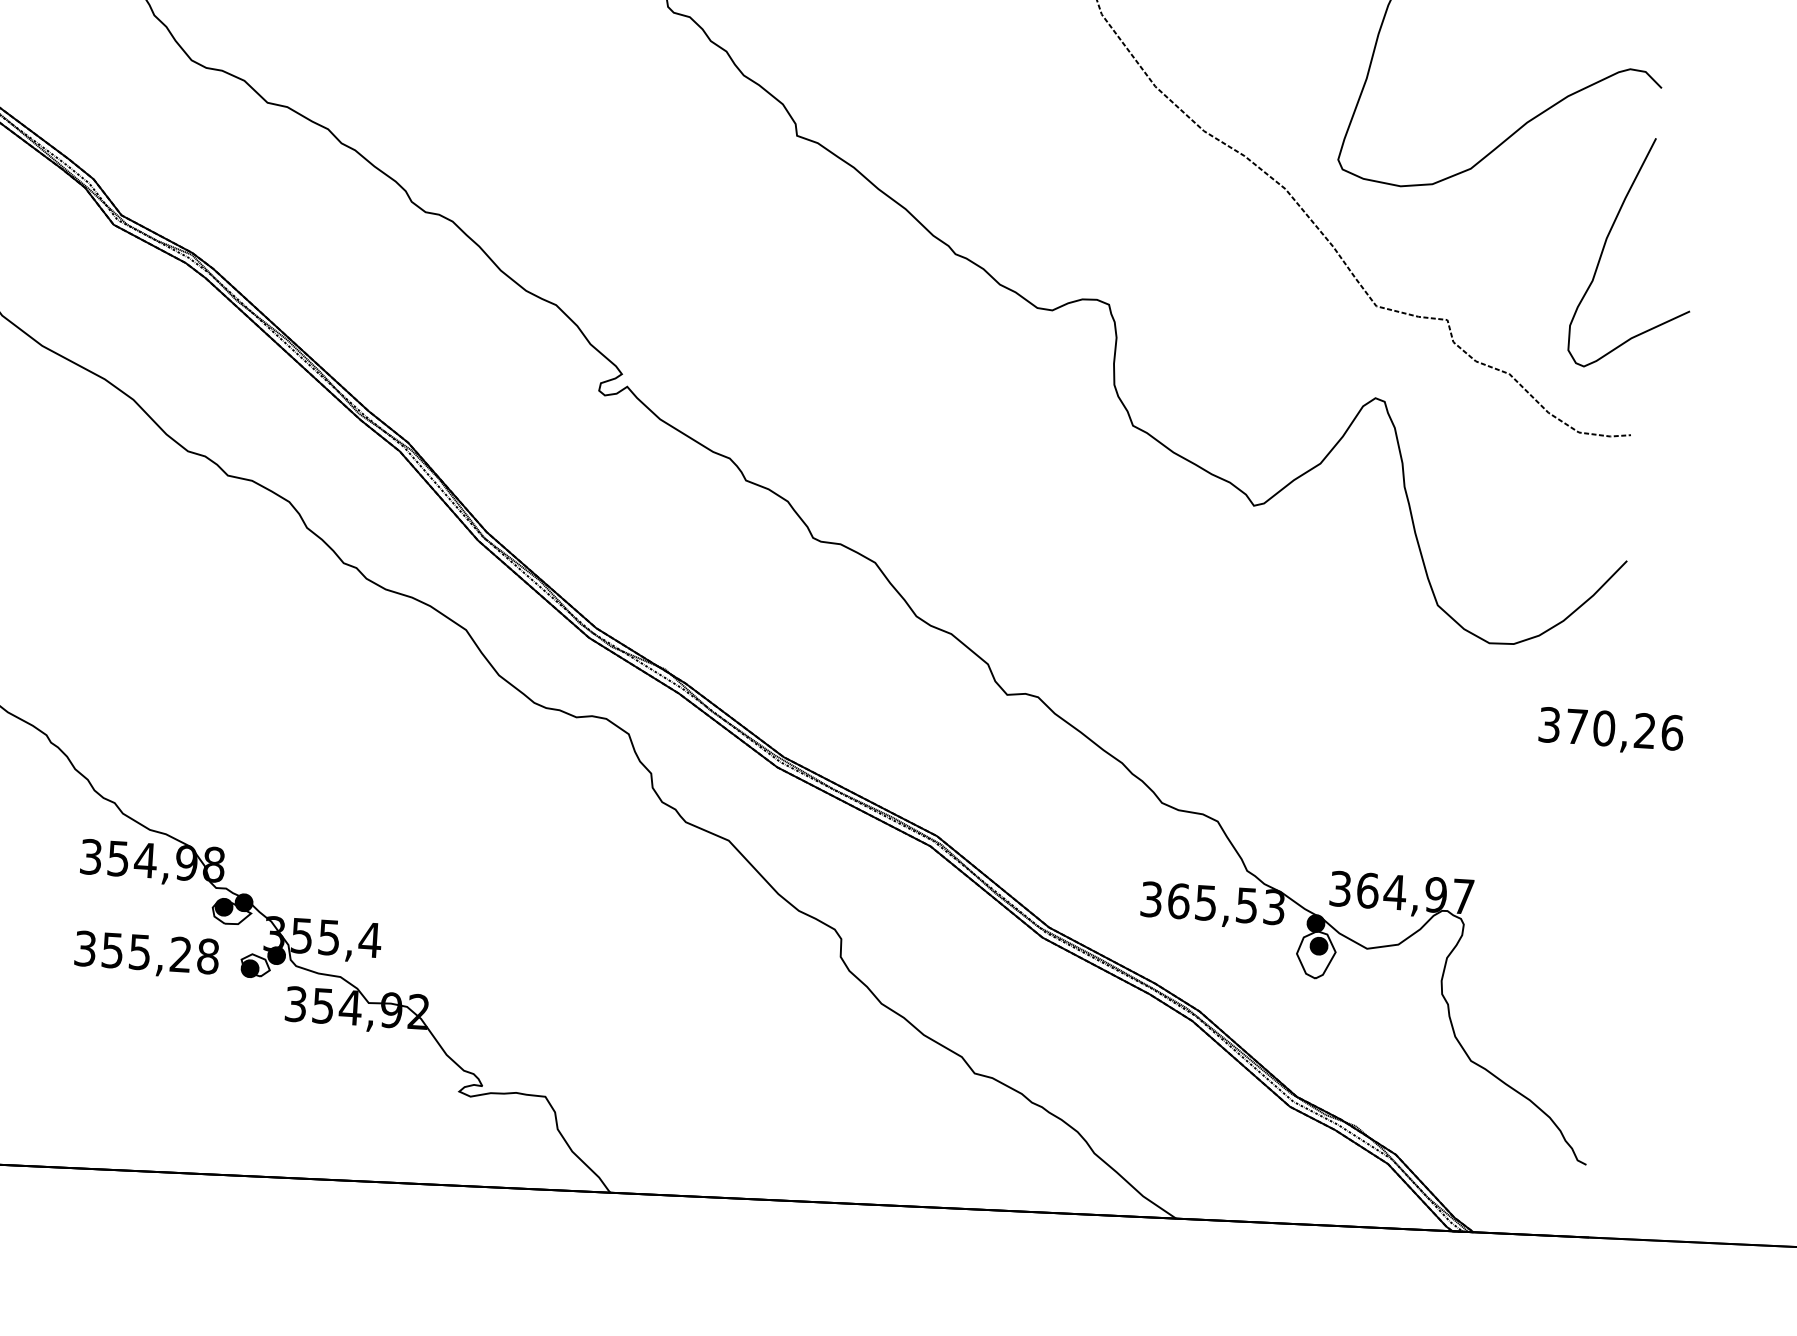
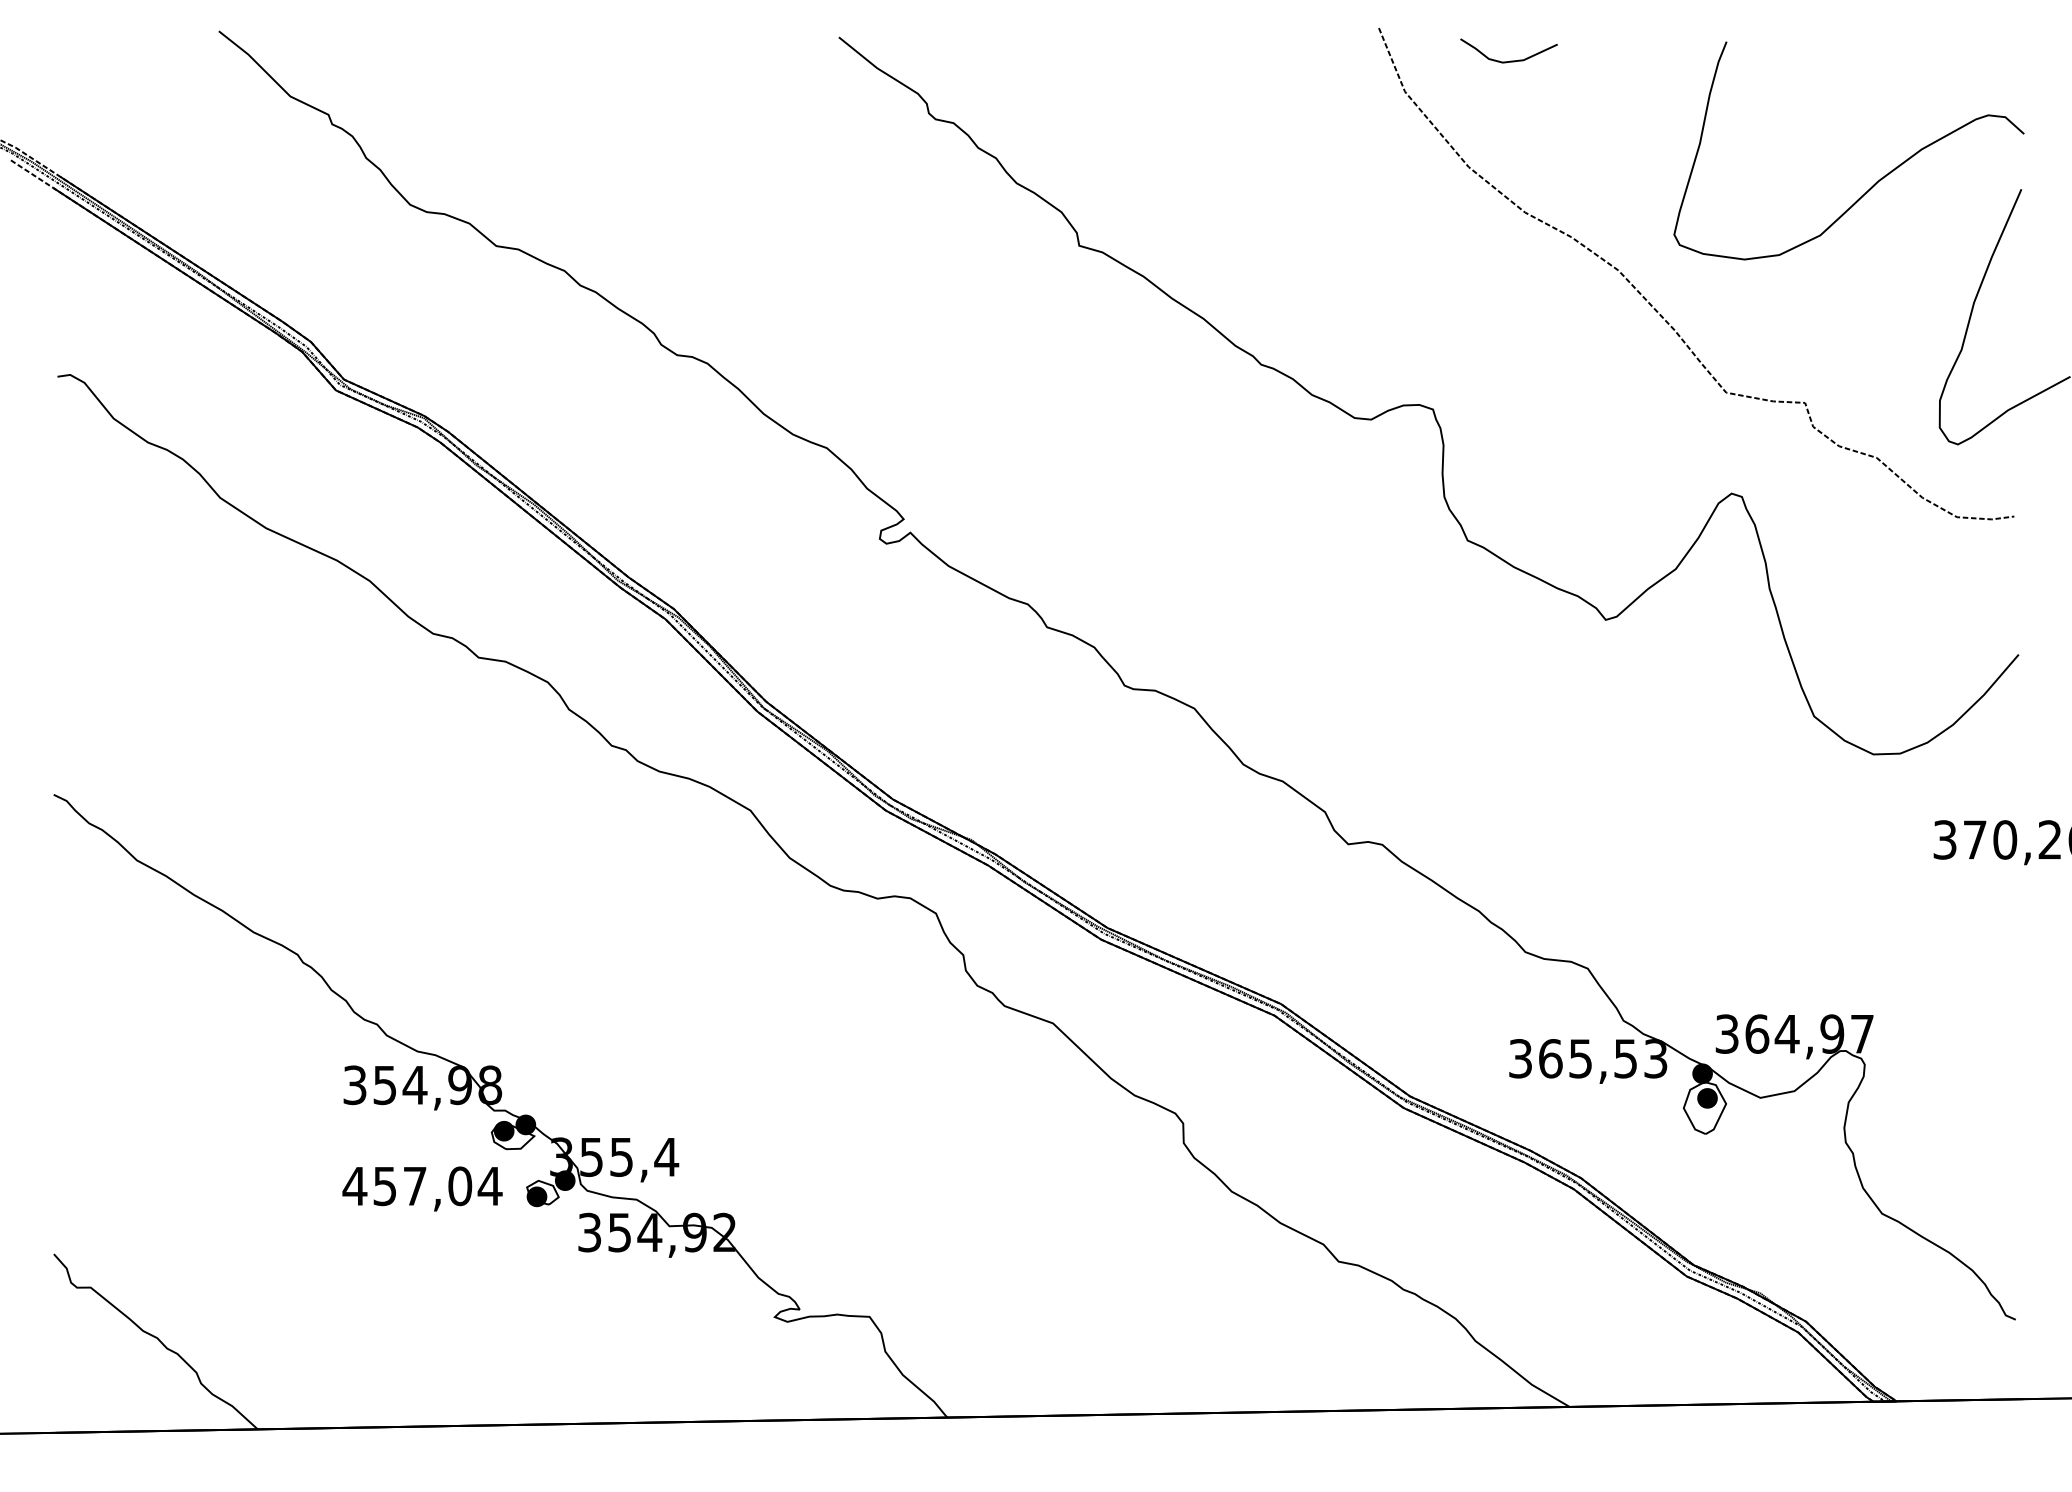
text: (146, 952) -> (422, 1186), 355,28 -> 457,04

